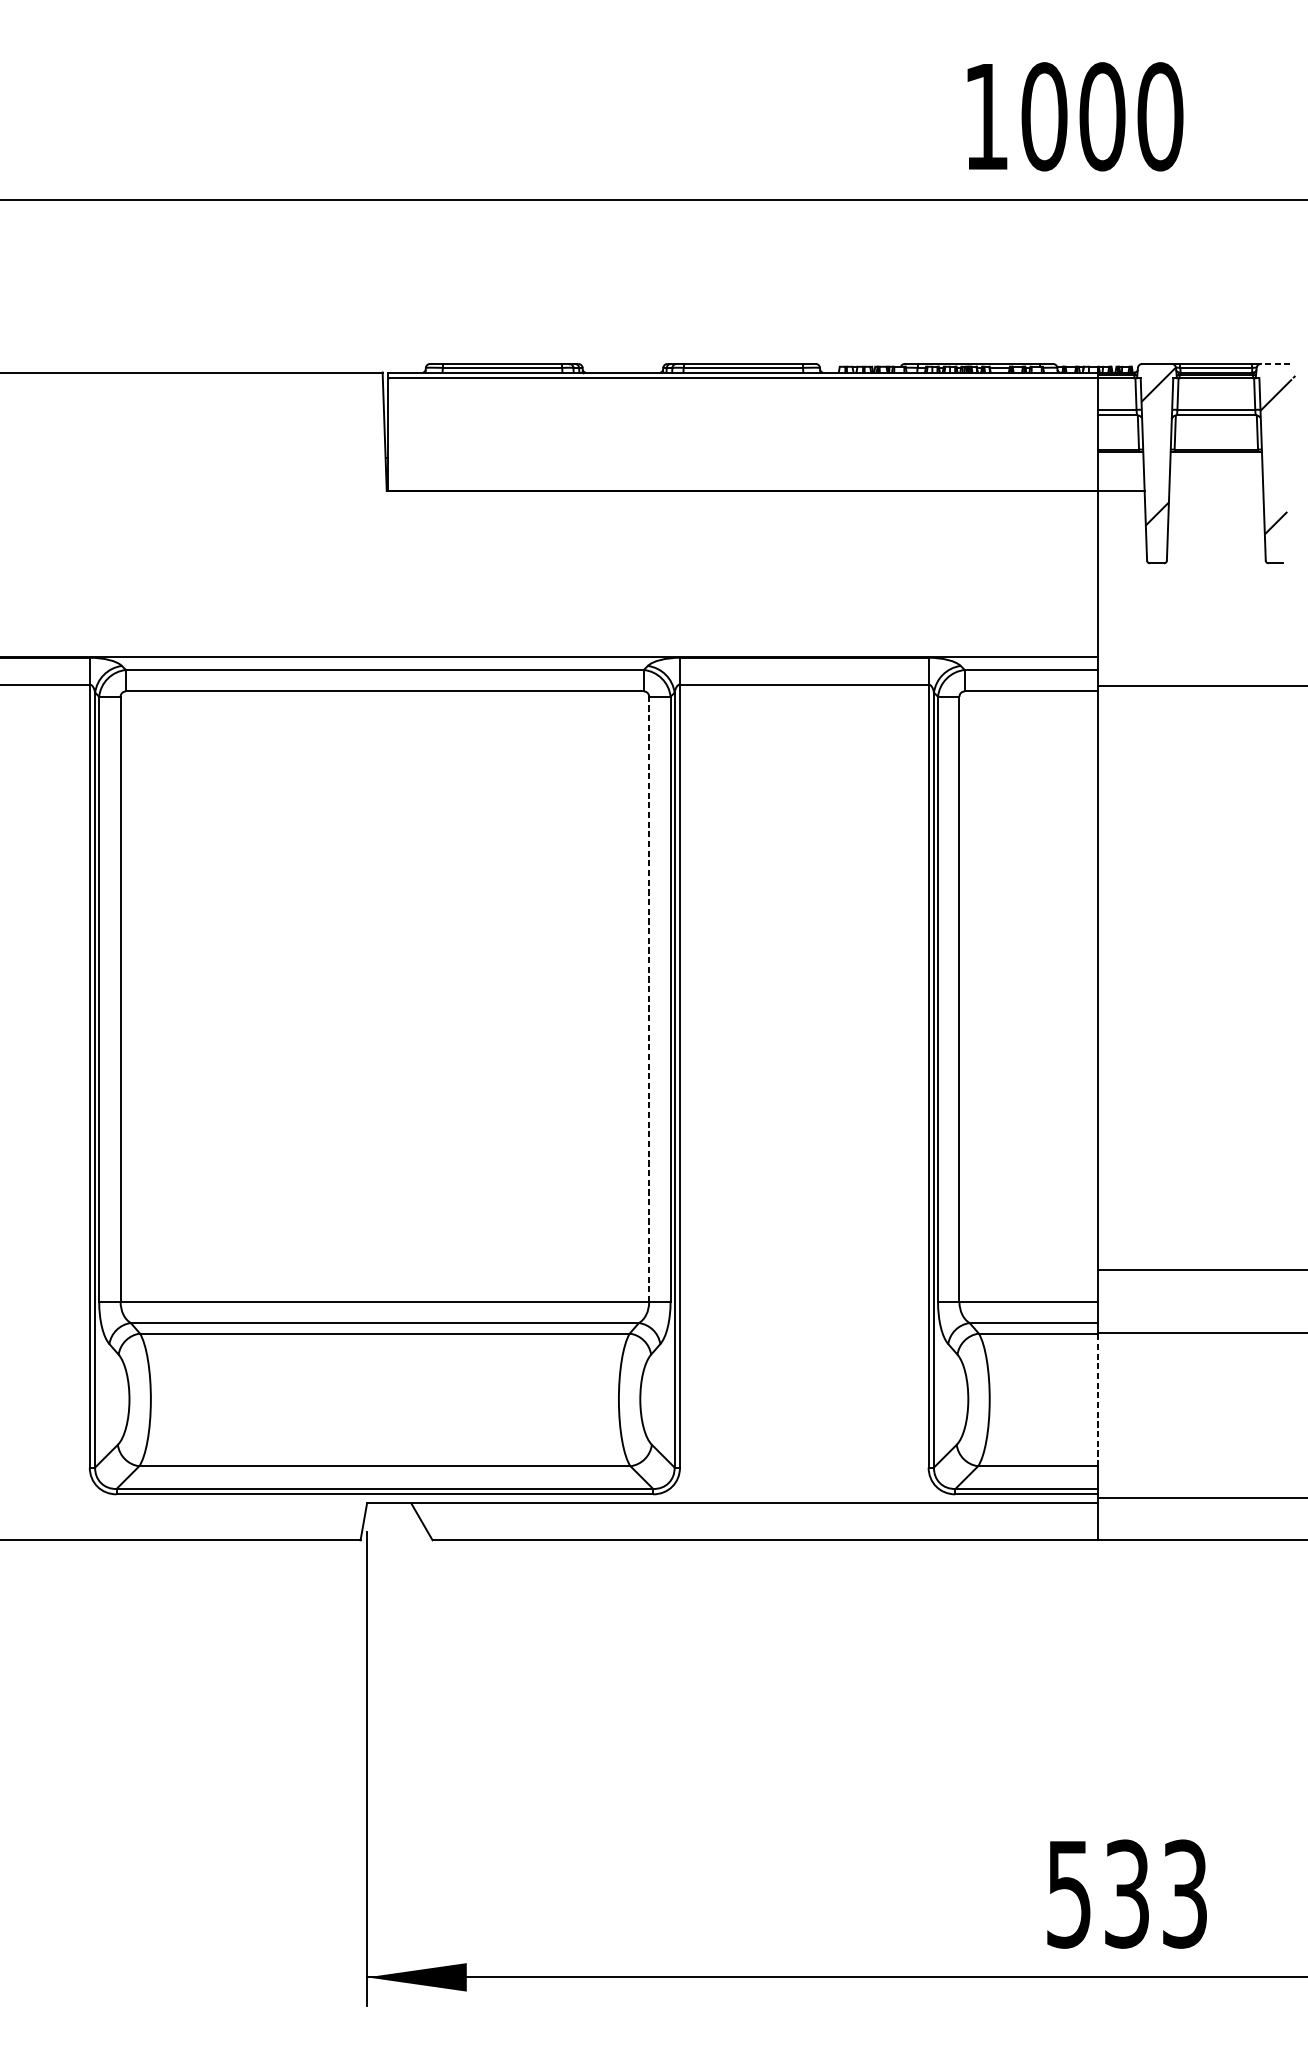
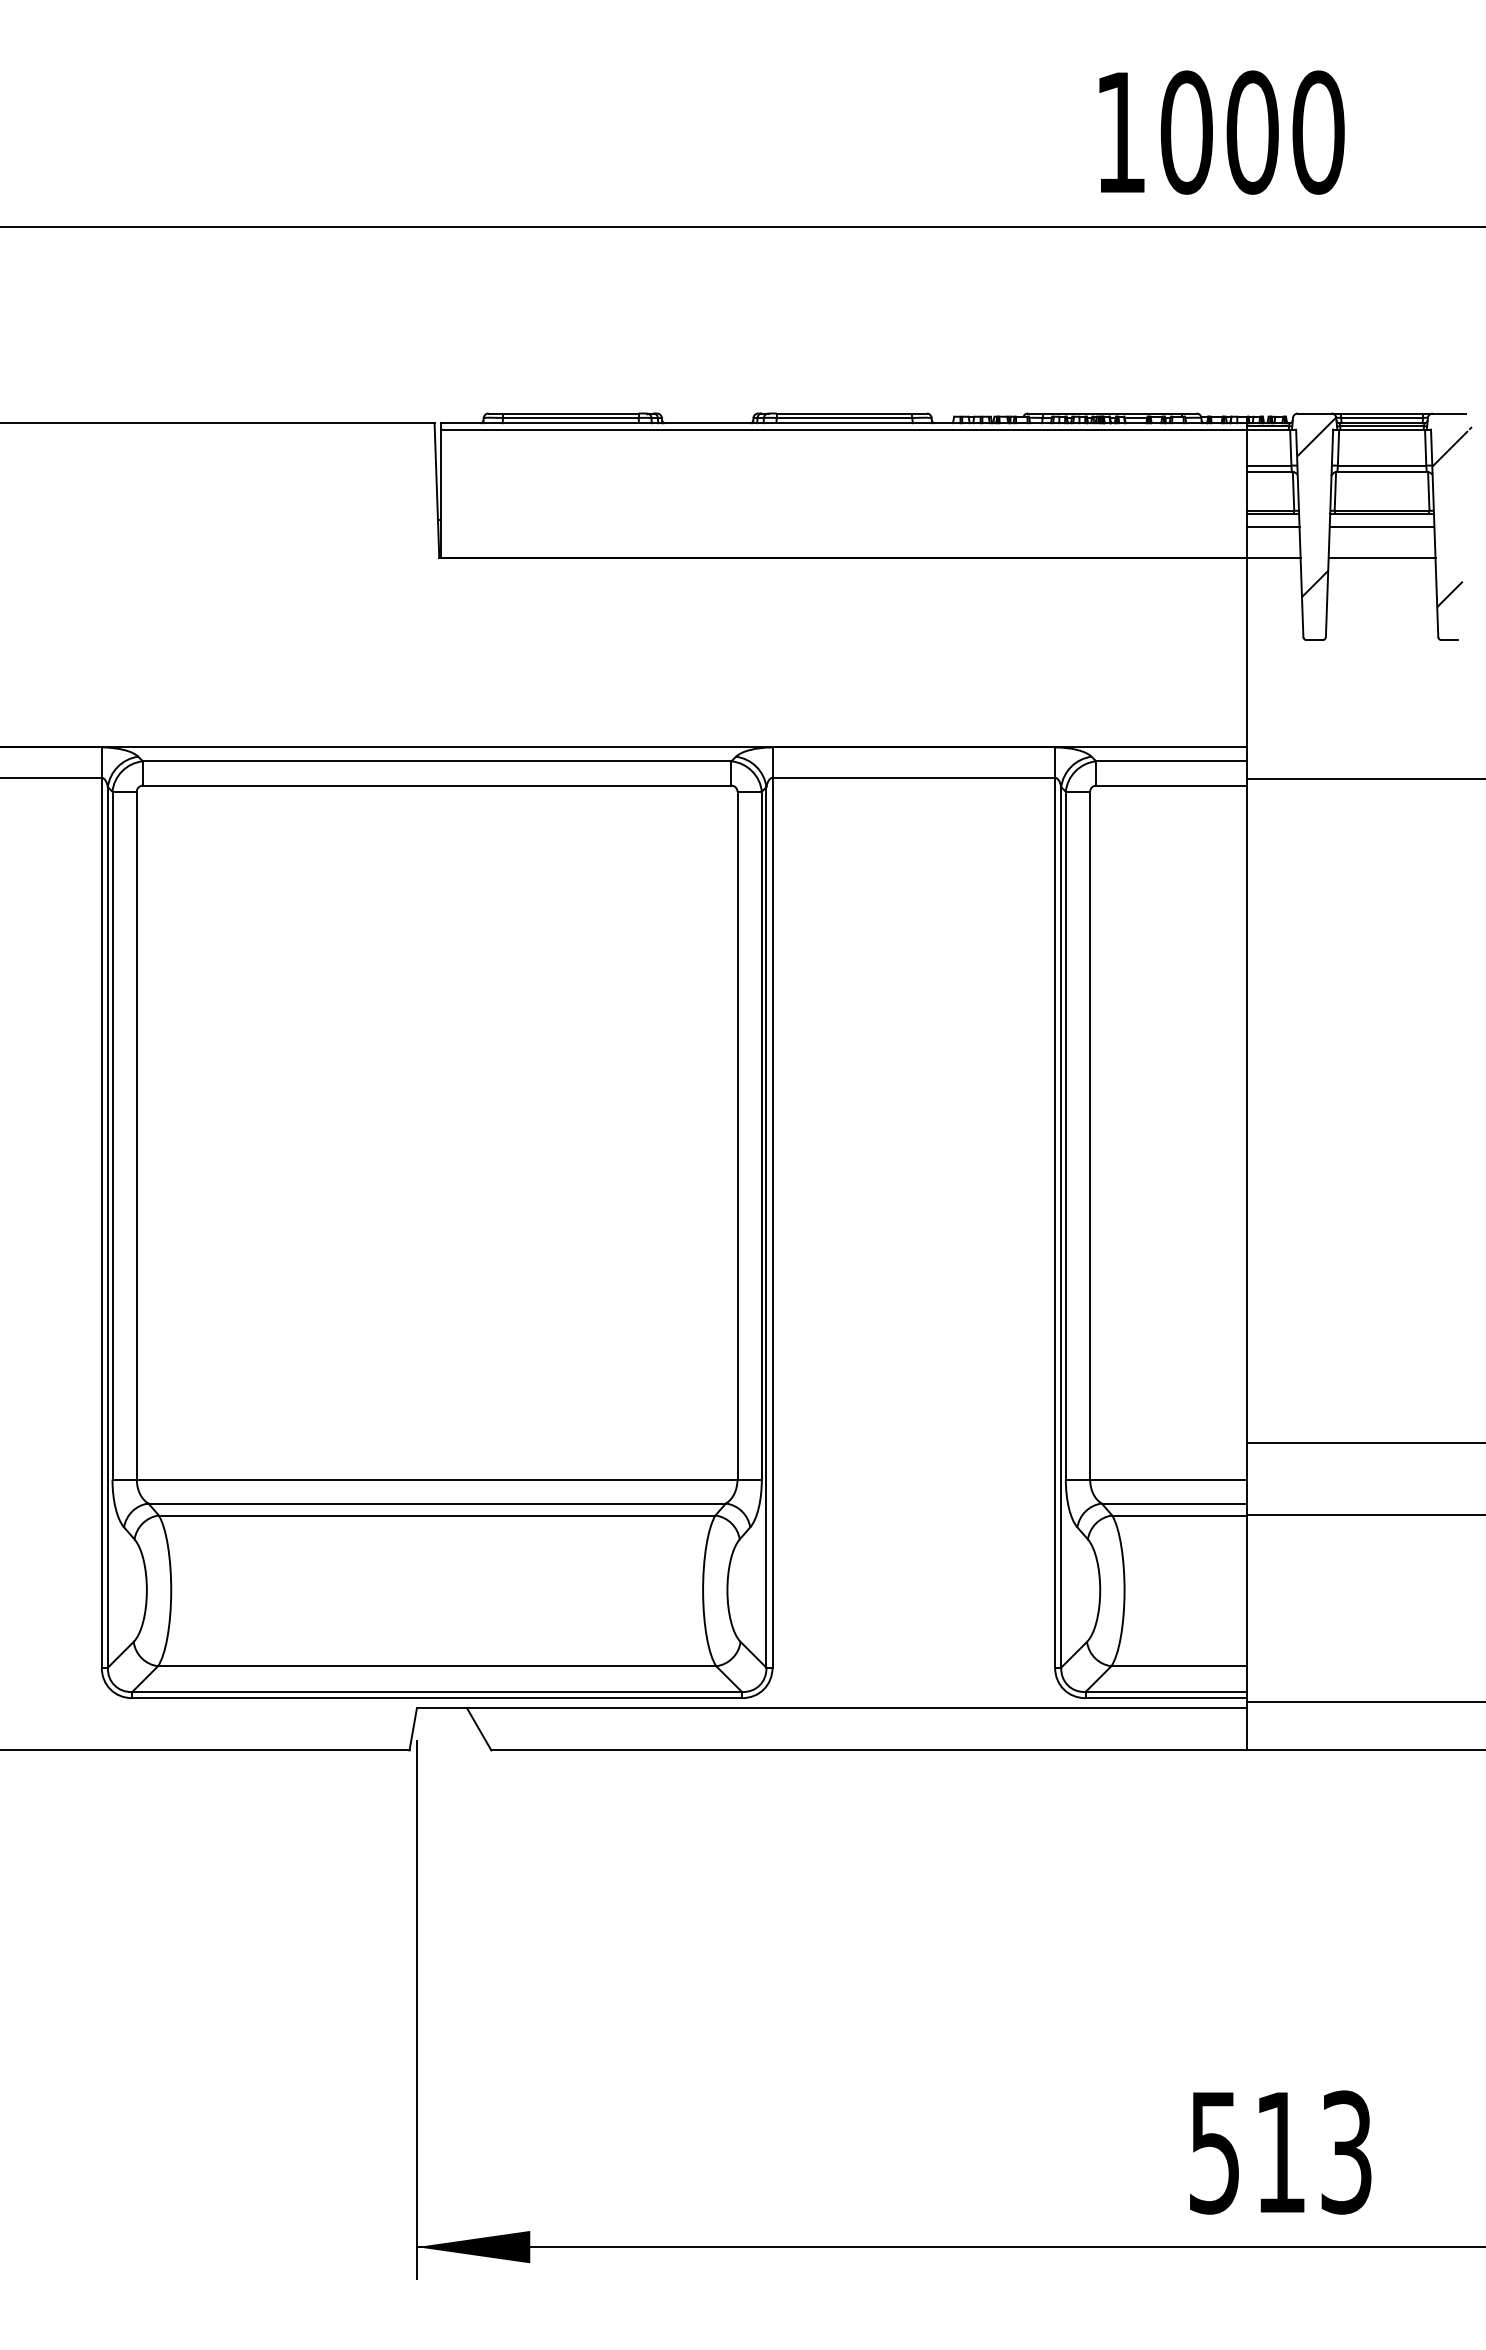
line: (1275, 363) -> (1449, 413), dashed -> solid
line: (1120, 463) -> (1273, 526), added
line: (1215, 463) -> (1381, 526), added
line: (1215, 490) -> (1381, 557), added
line: (649, 999) -> (737, 1135), dashed -> solid
line: (1097, 1399) -> (1247, 1590), dashed -> solid
text: (1126, 1894) -> (1280, 2152), 533 -> 513

